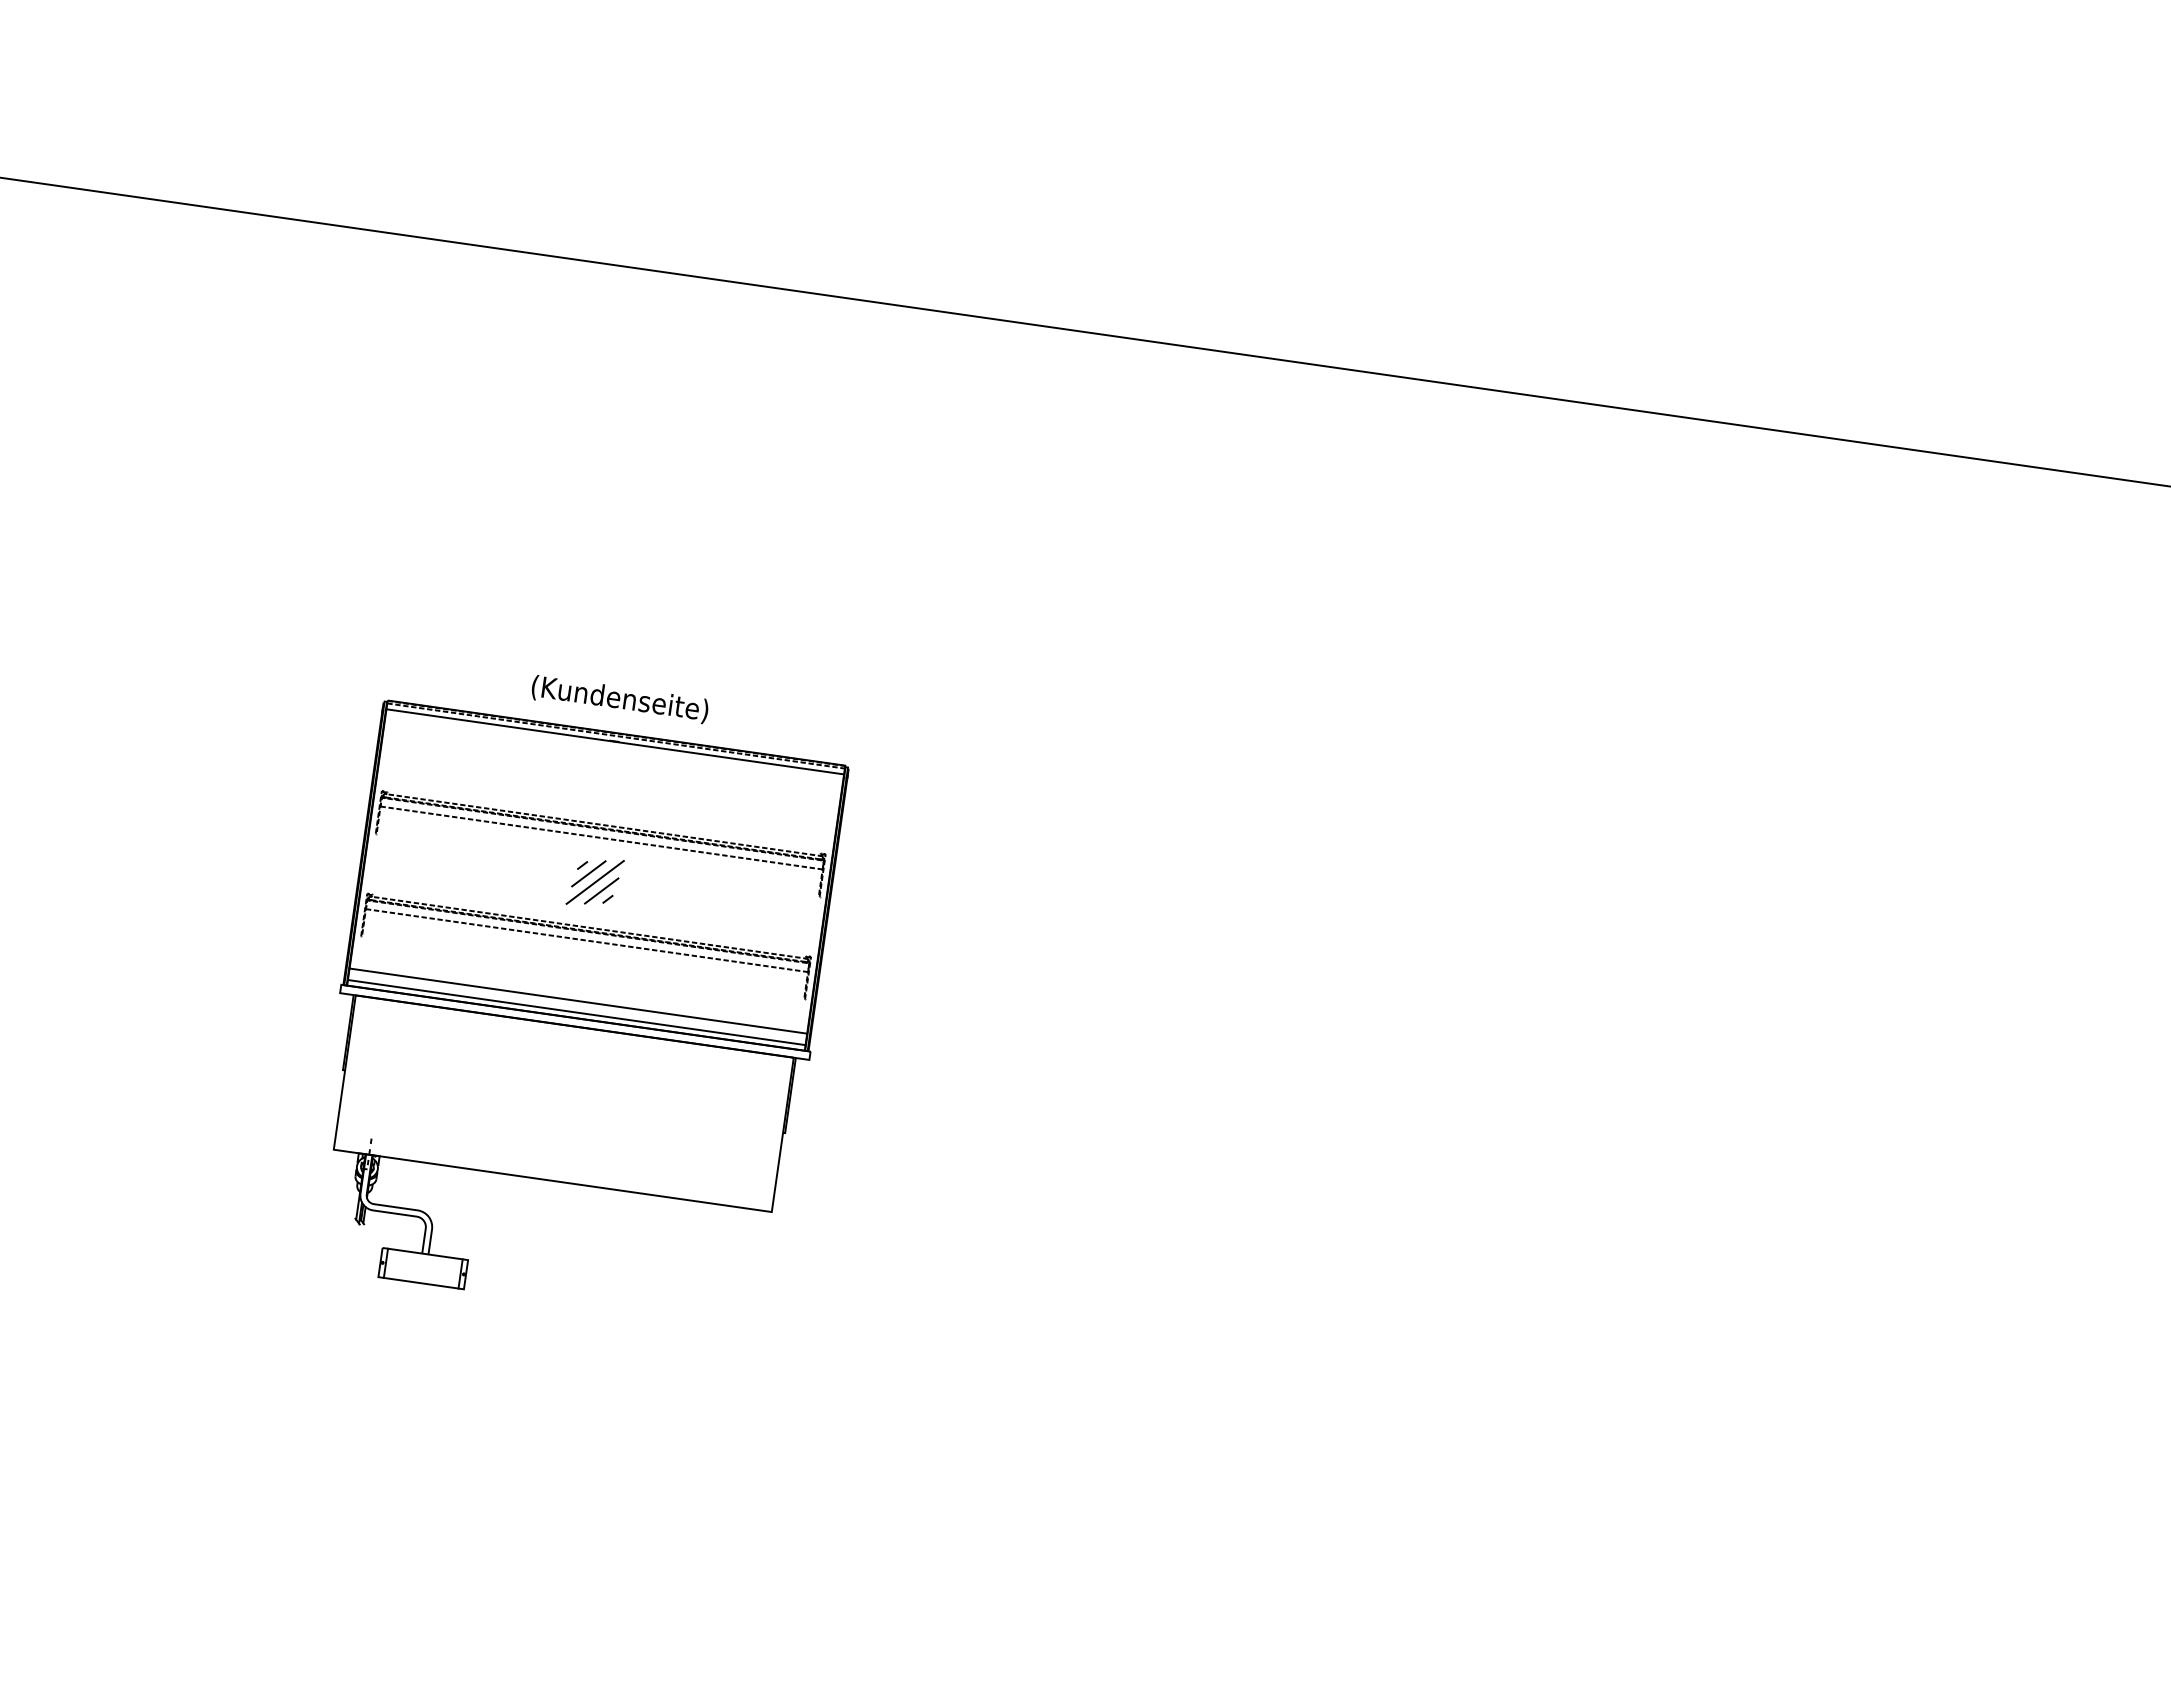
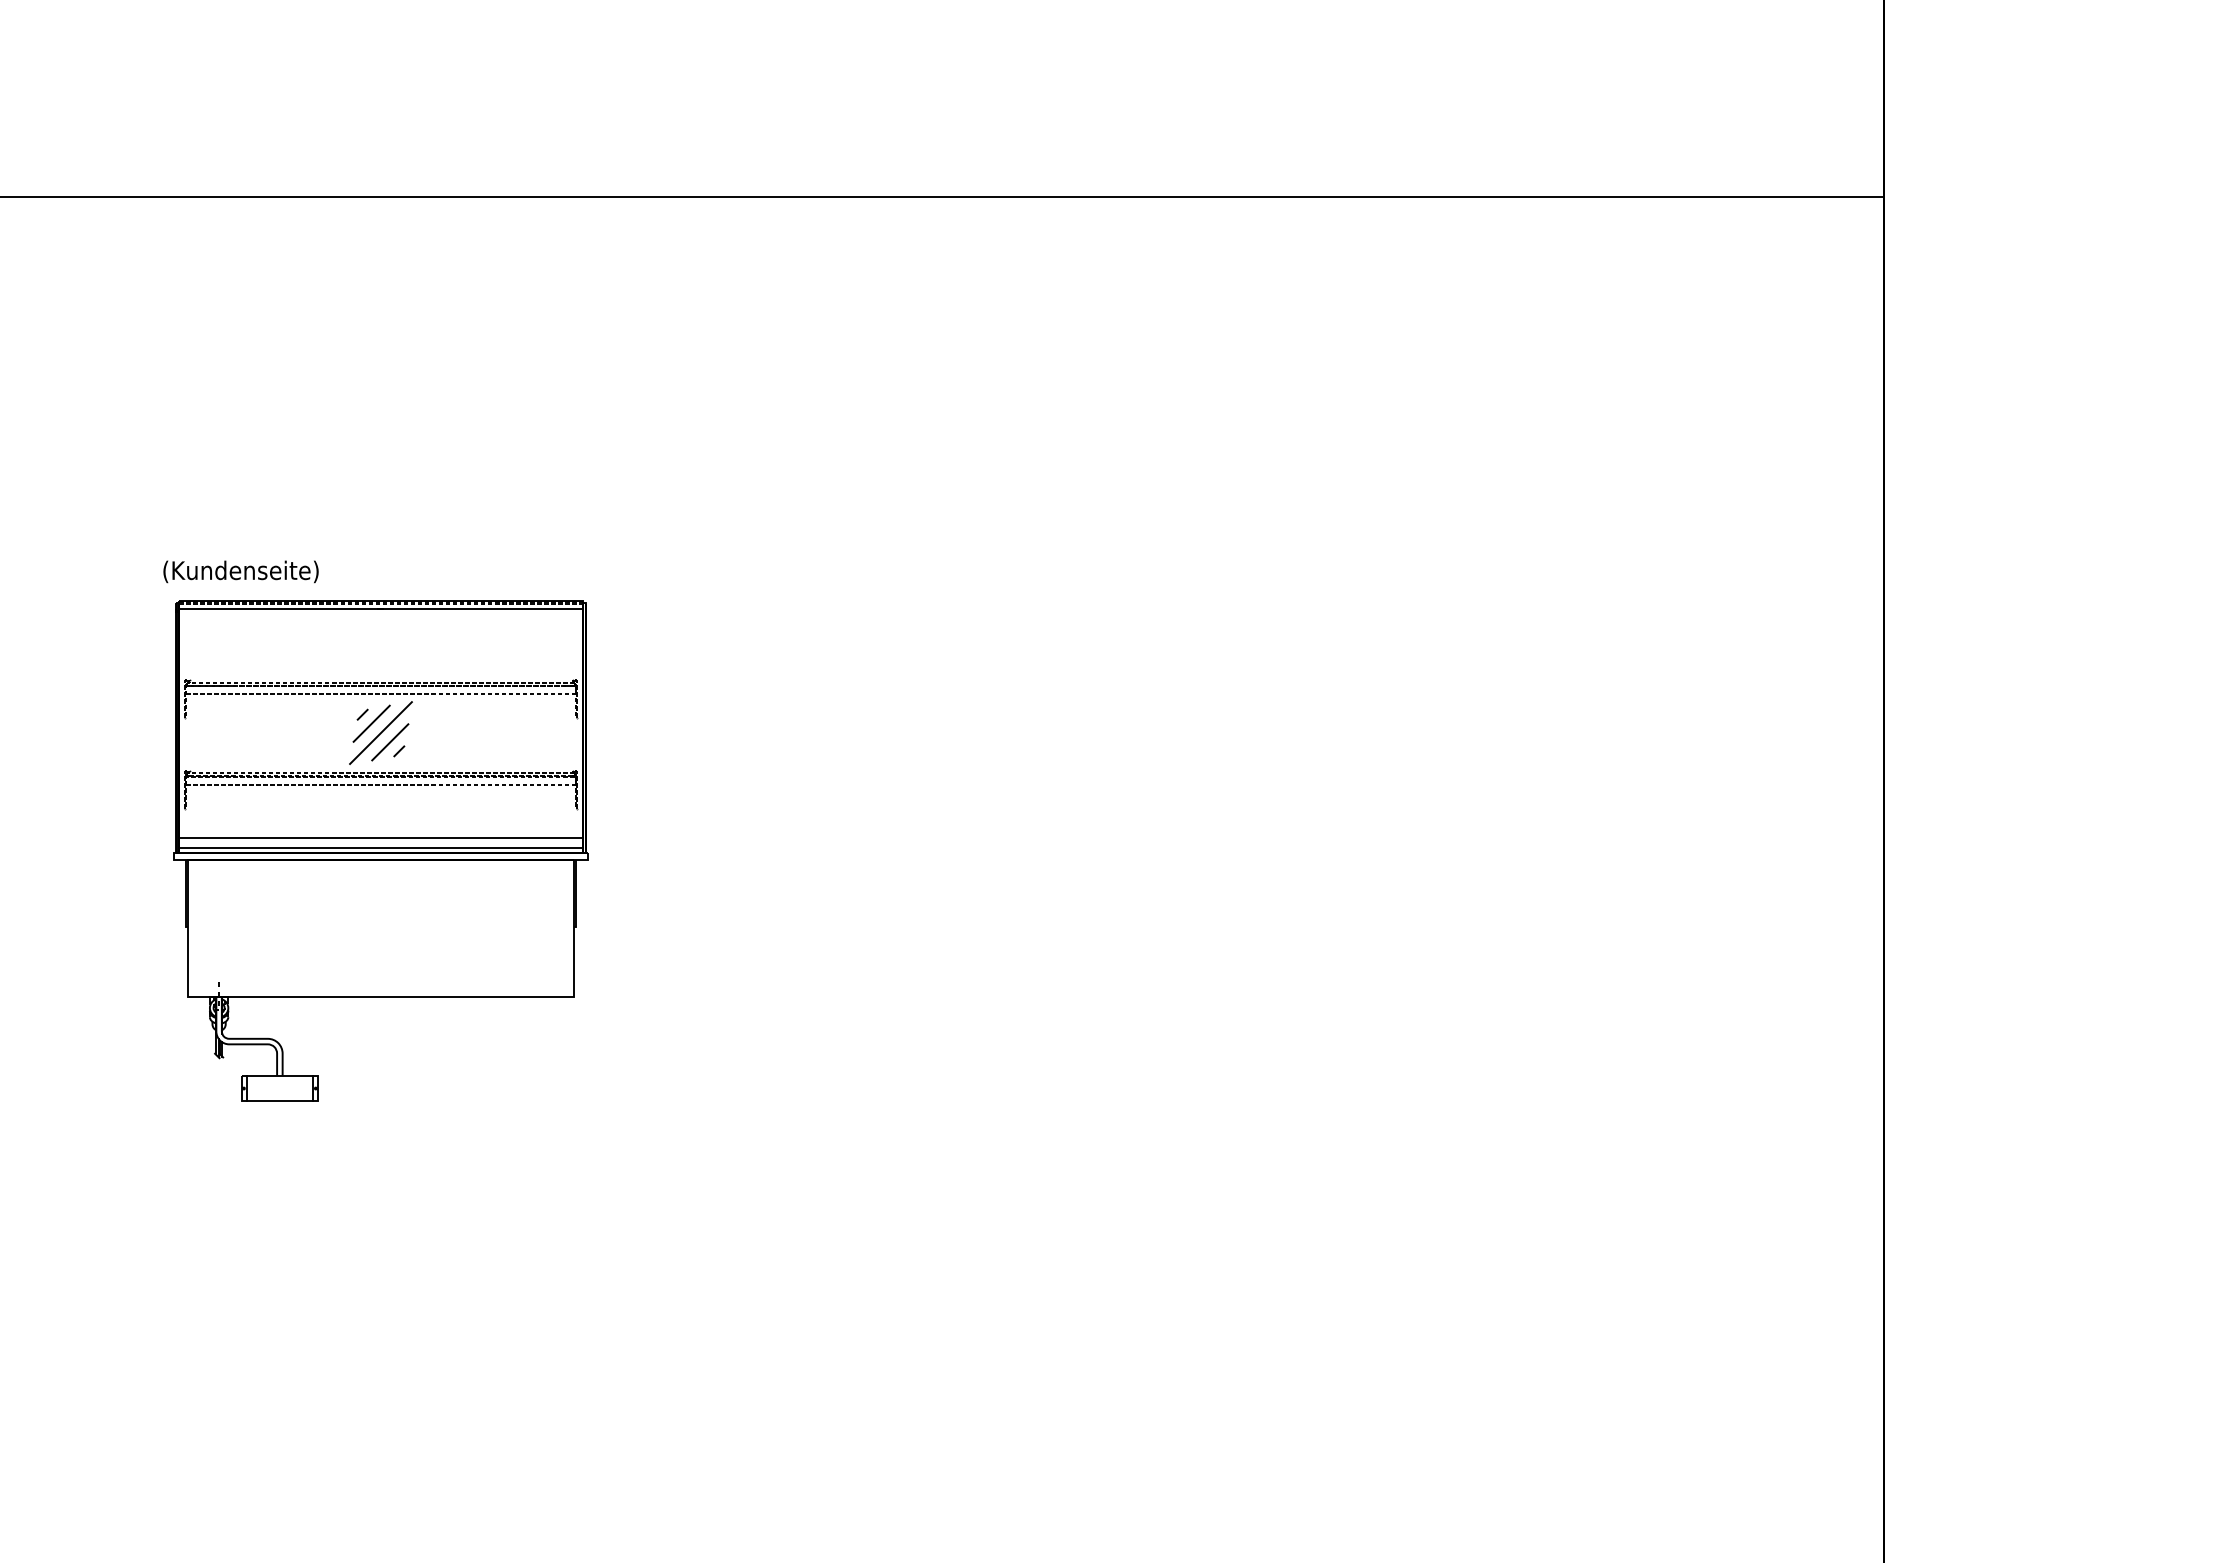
text: (619, 699) -> (240, 571), moved
part: (595, 882) -> (381, 733), size x1.4

